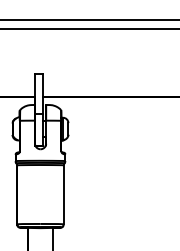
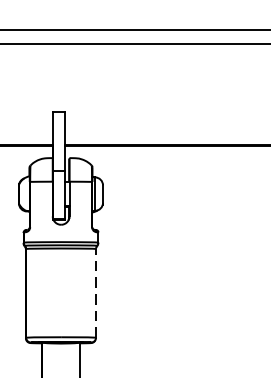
line: (63, 194) -> (95, 292), solid -> dashed

